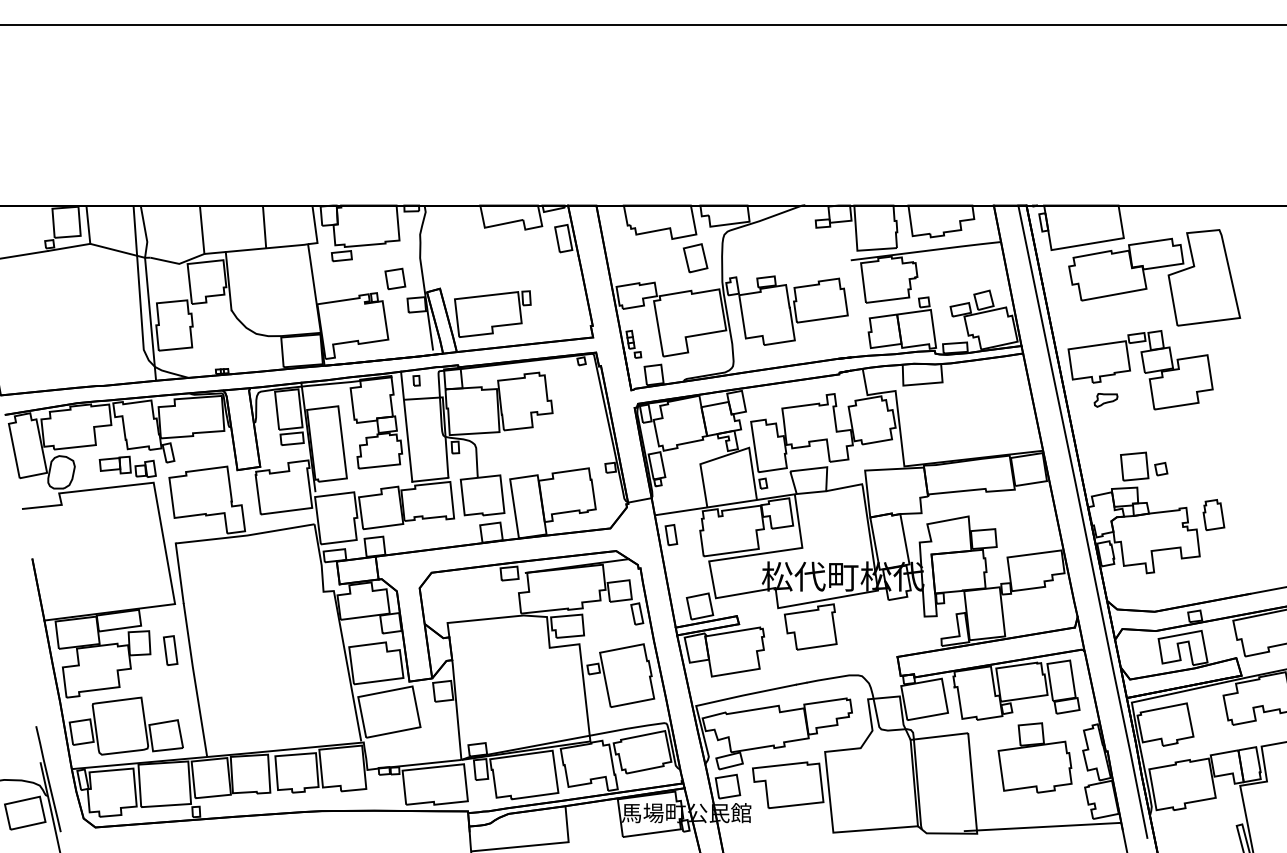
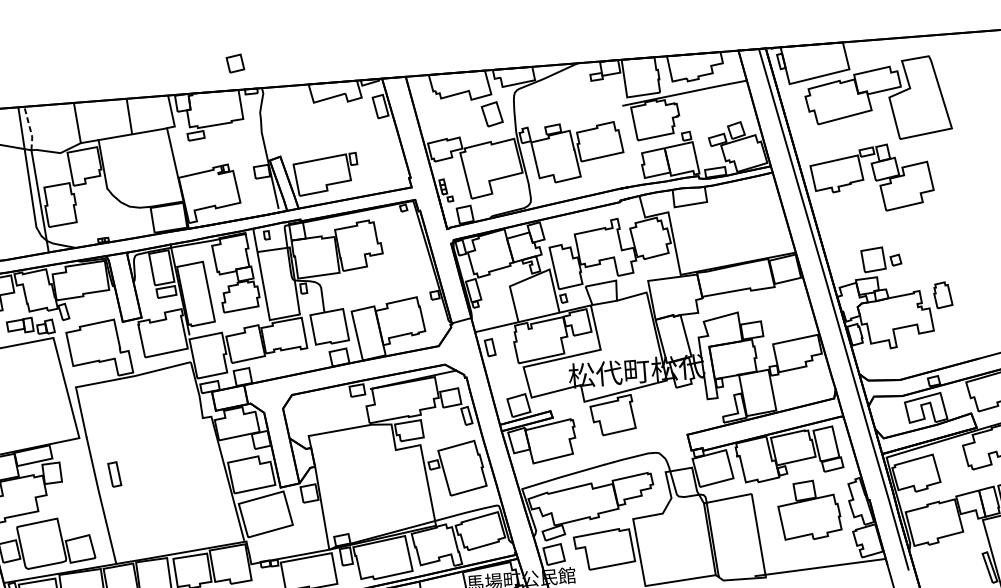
line: (145, 231) -> (30, 128), solid -> dashed
part: (395, 278) -> (235, 63), moved
part: (1105, 400) -> (844, 206), removed
part: (170, 650) -> (114, 474), moved

